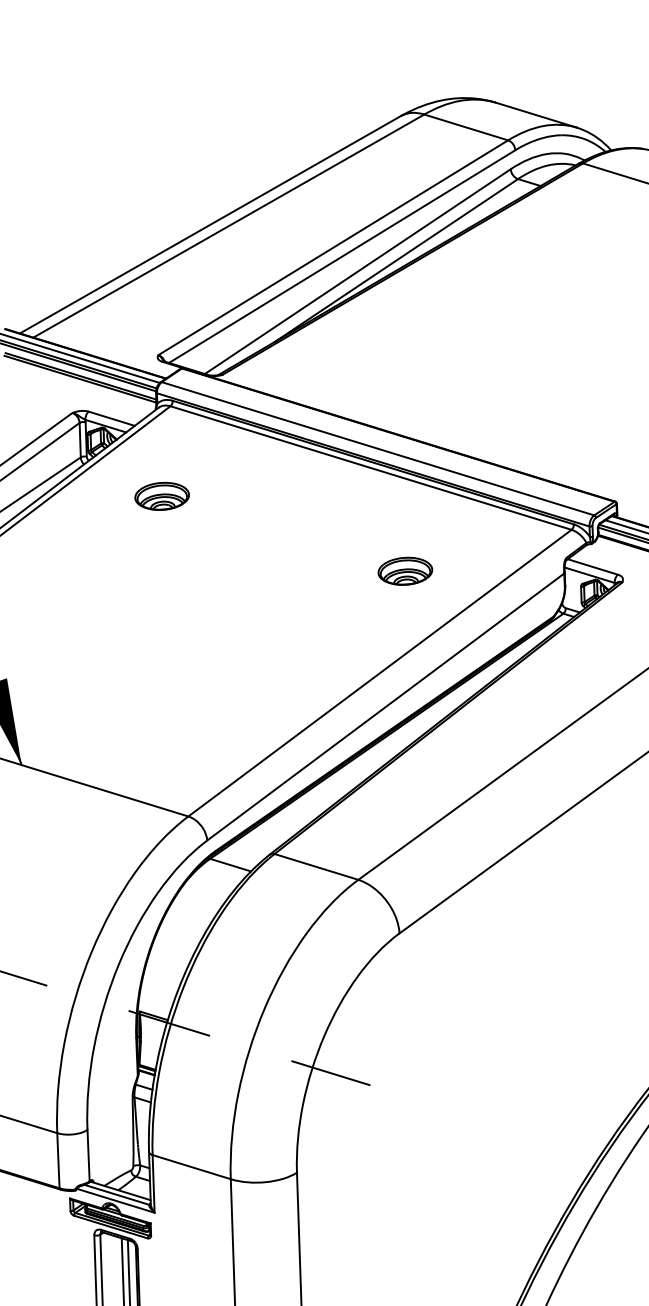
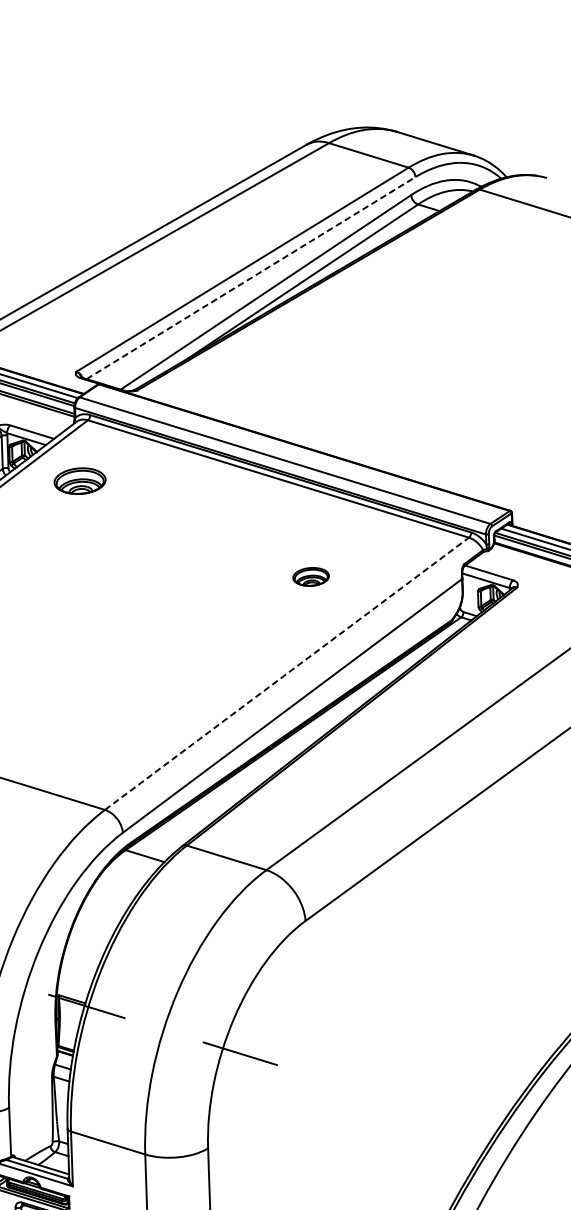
line: (342, 256) -> (251, 278), solid -> dashed
part: (161, 495) -> (79, 480), moved
part: (405, 570) -> (311, 576), size x0.7
line: (380, 672) -> (287, 673), solid -> dashed

